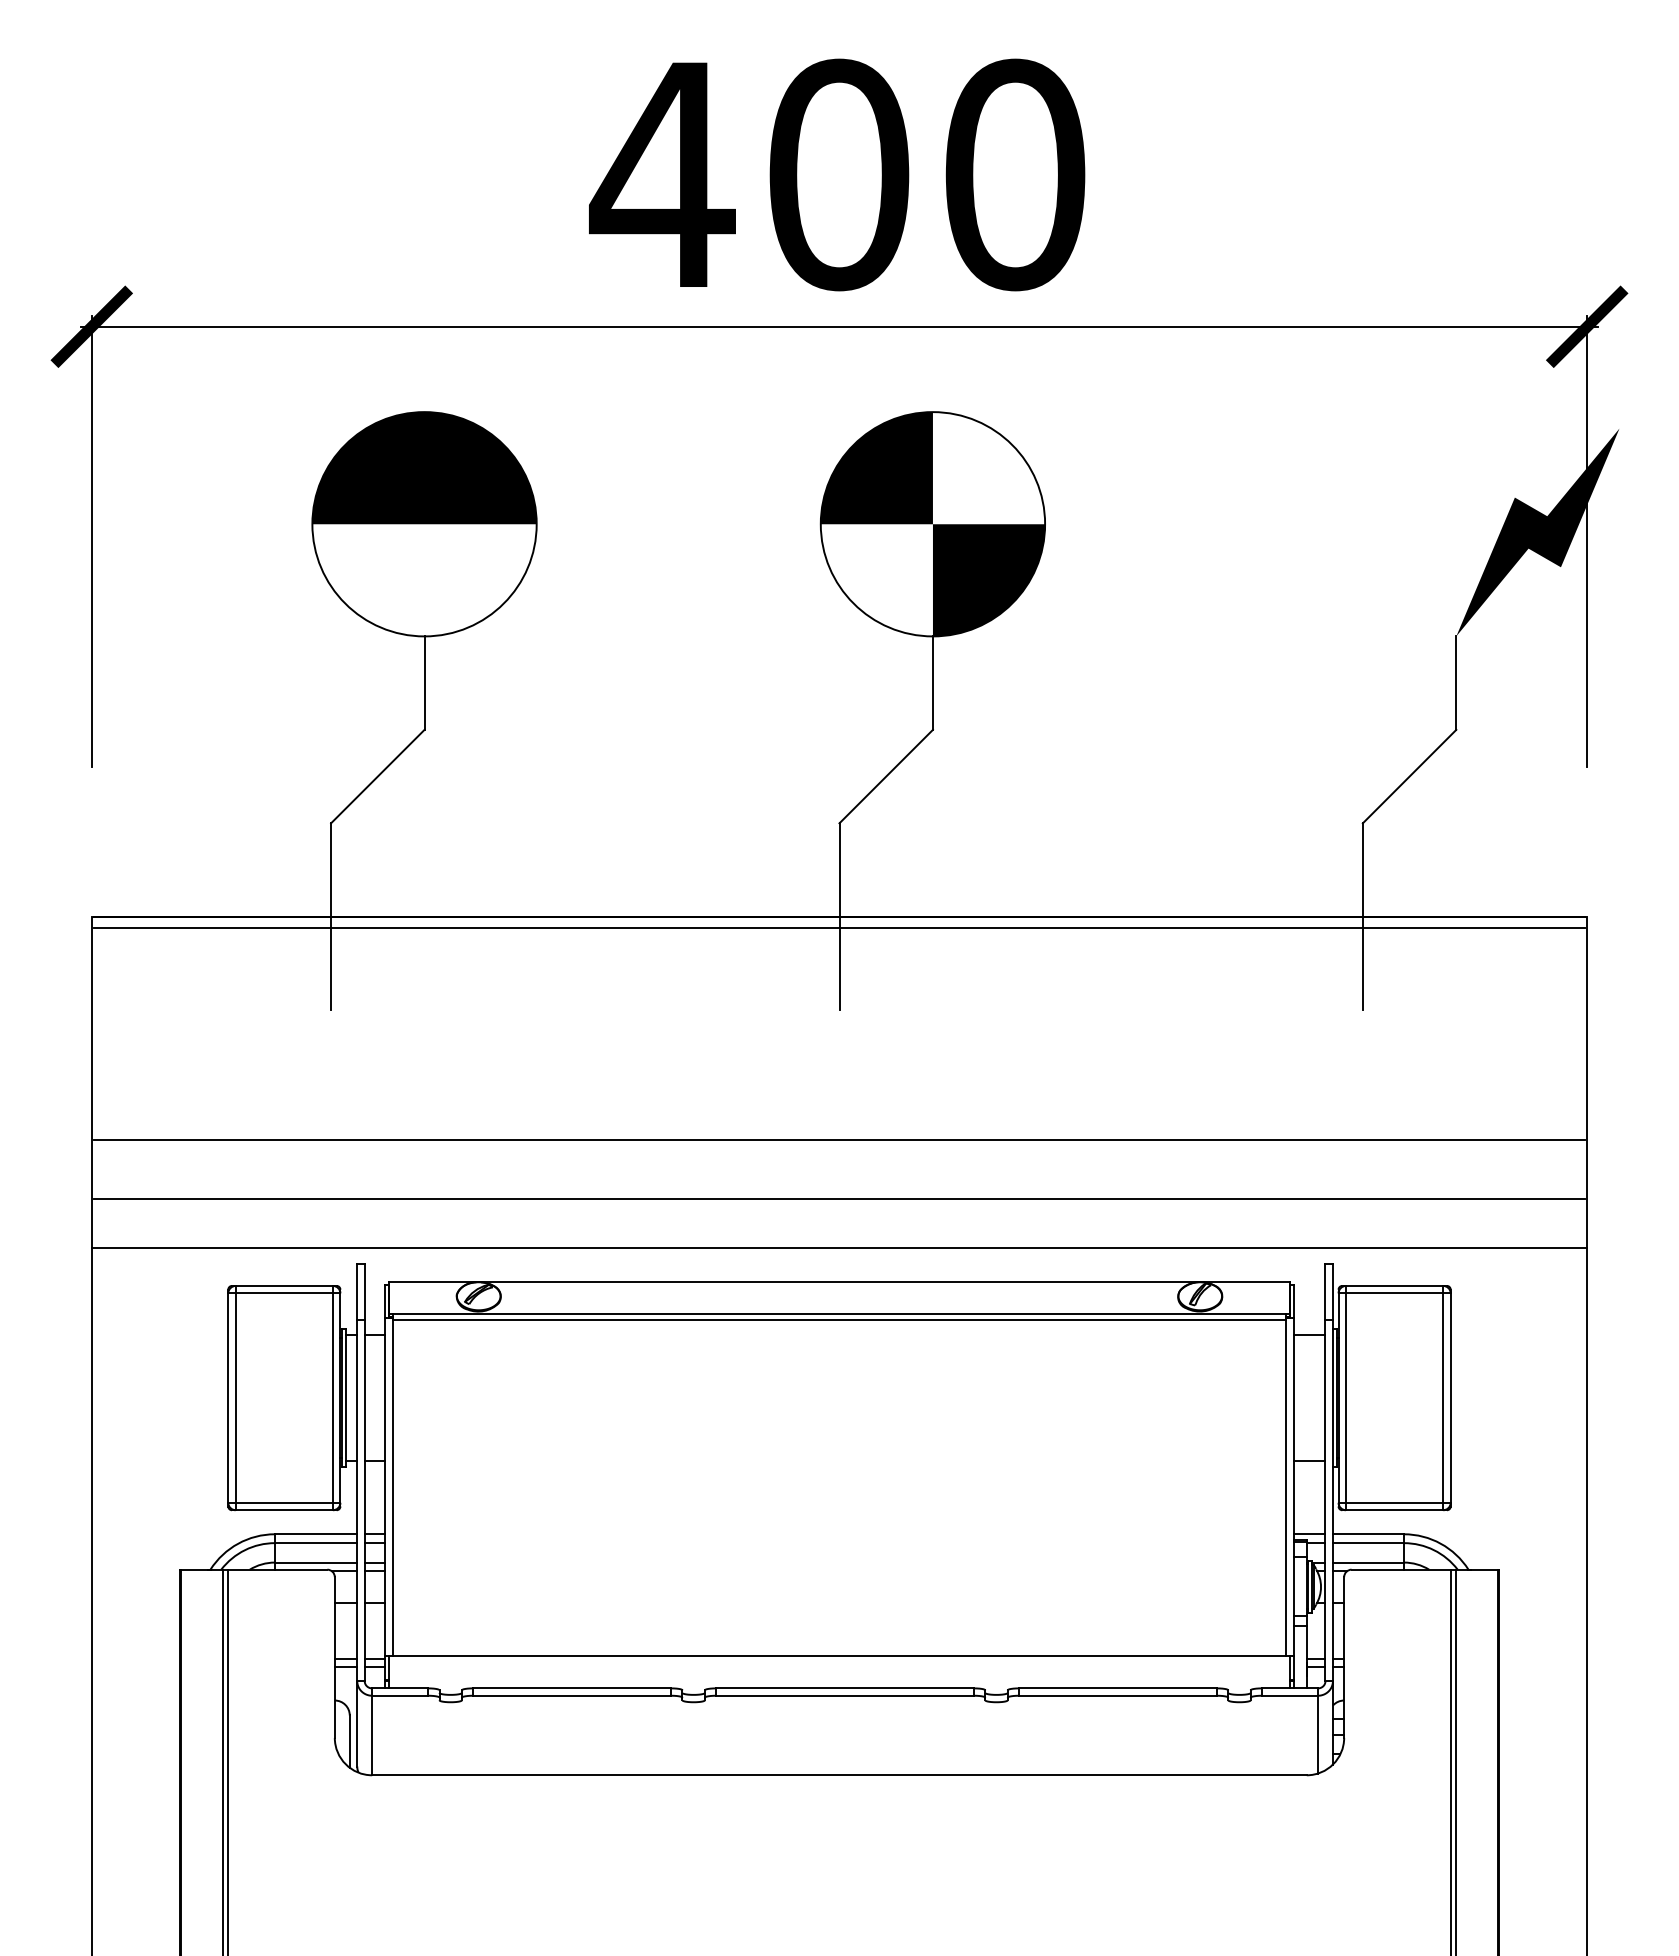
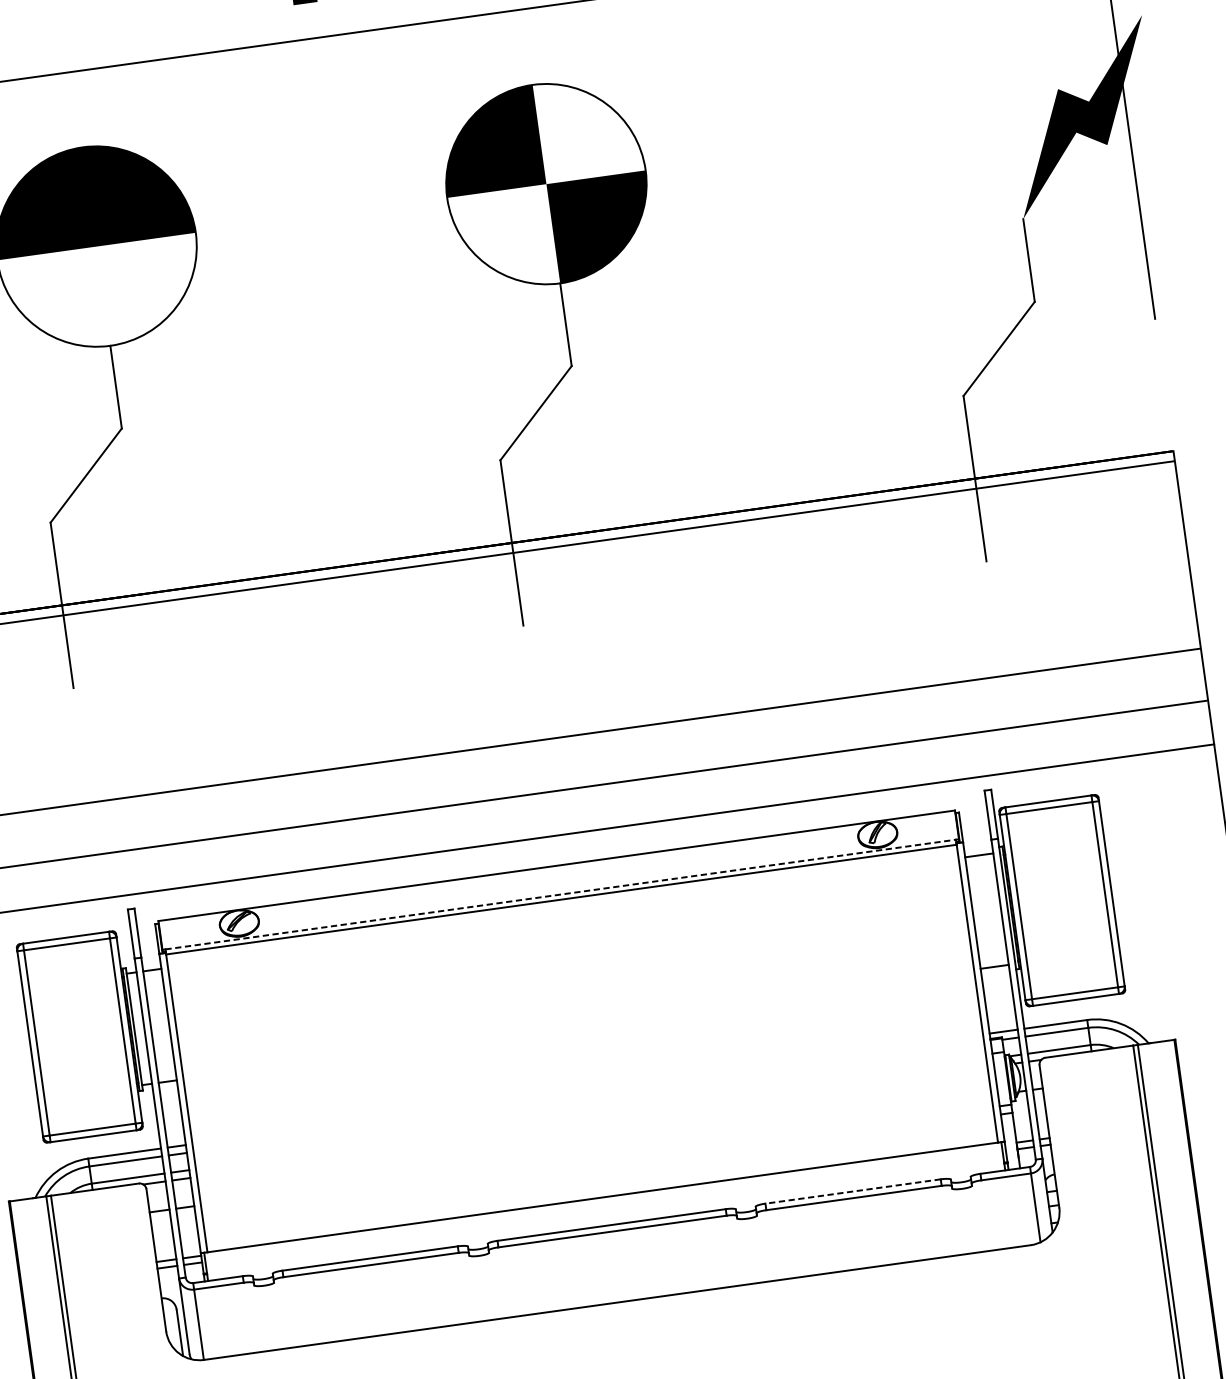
line: (839, 1314) -> (560, 894), solid -> dashed
line: (1117, 1688) -> (852, 1191), solid -> dashed

